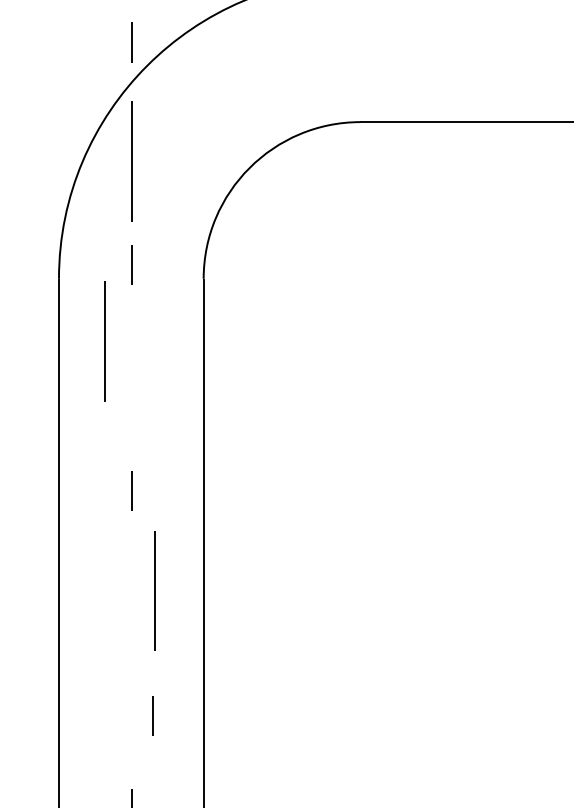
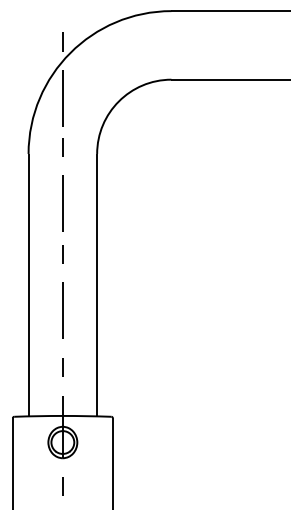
line: (103, 341) -> (62, 203), moved
line: (153, 590) -> (62, 310), moved
line: (151, 716) -> (62, 367), moved

